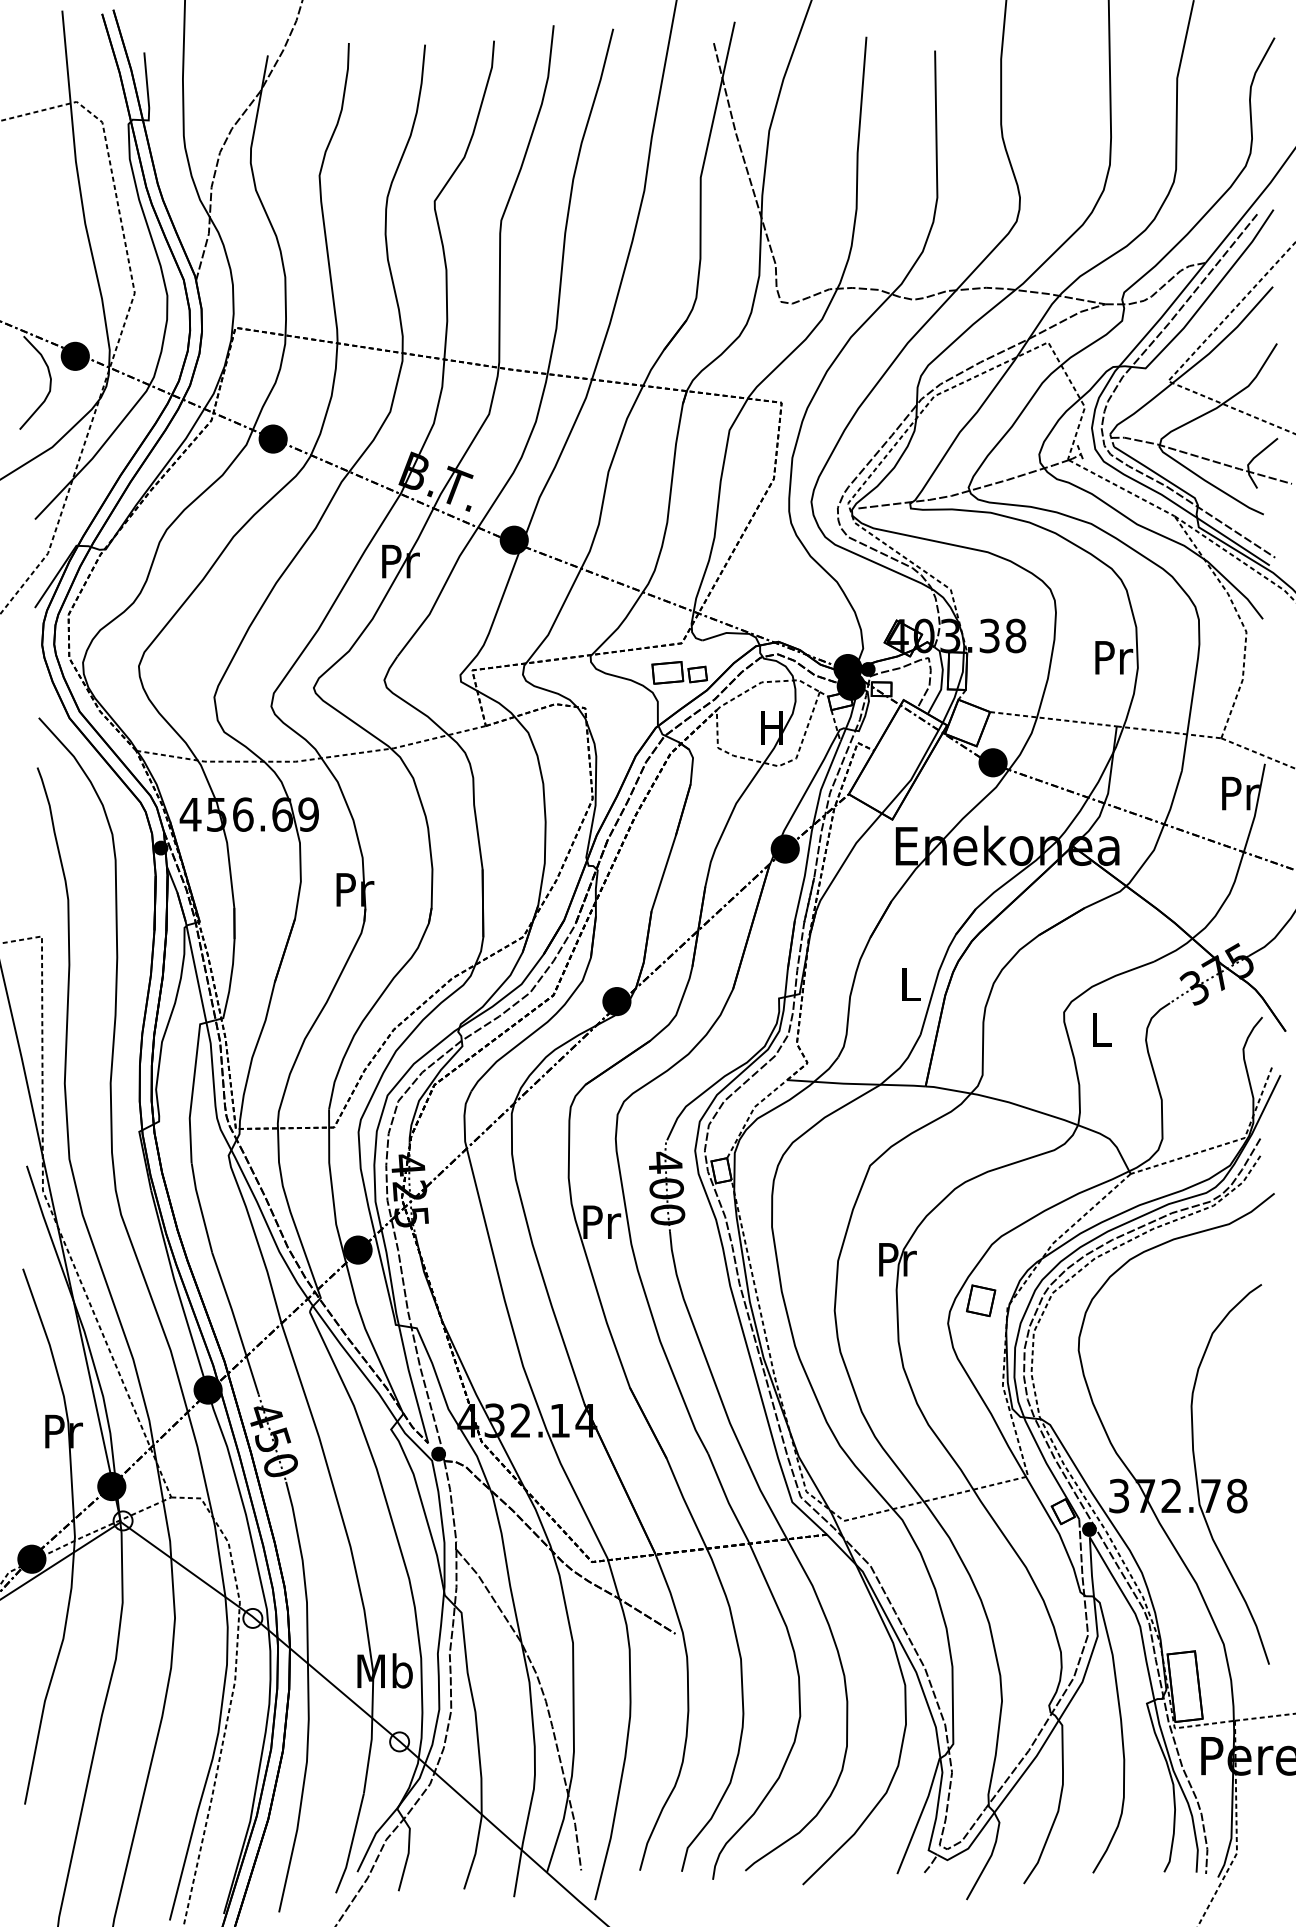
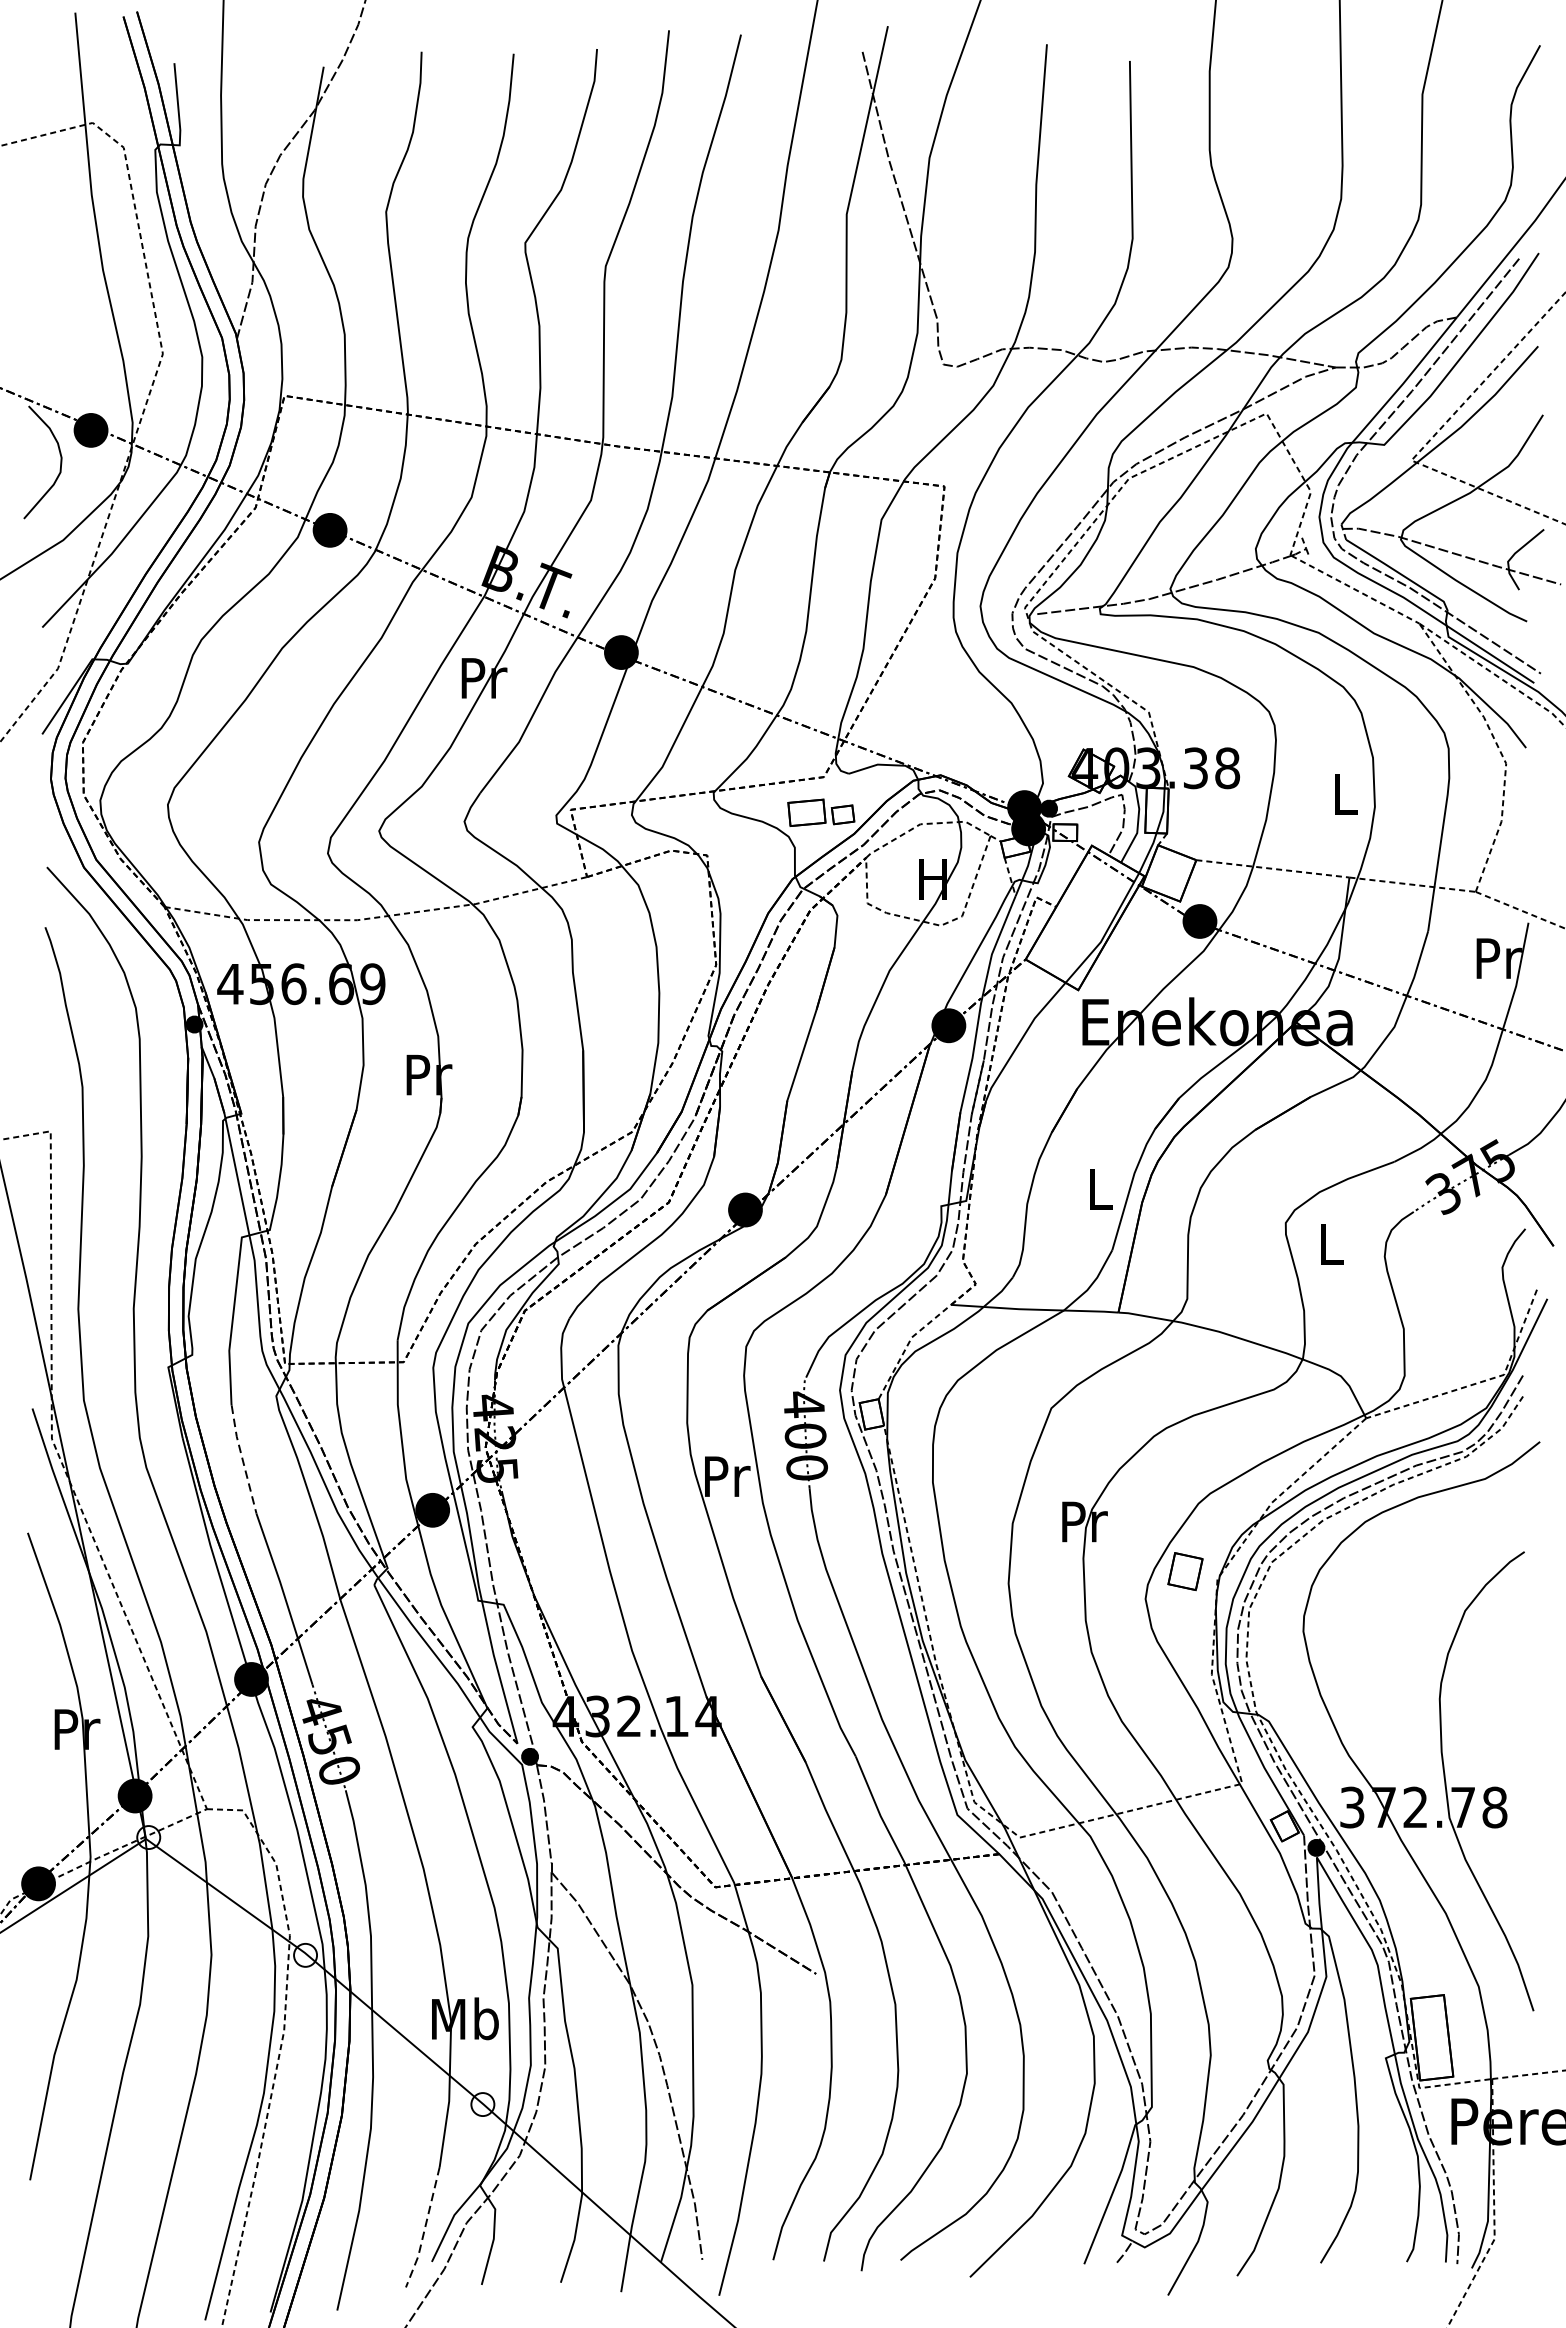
text: (1114, 657) -> (1346, 794), Pr -> L
line: (200, 1207) -> (242, 1458), solid -> dashed
line: (351, 1844) -> (424, 2228), solid -> dashed

